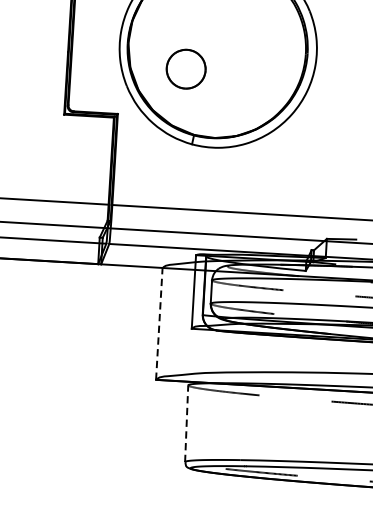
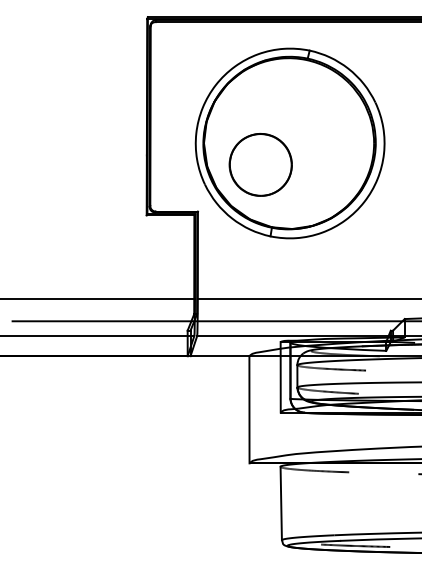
part: (186, 68) -> (260, 164), size x1.67
line: (159, 323) -> (249, 409), dashed -> solid
line: (186, 423) -> (281, 503), dashed -> solid

